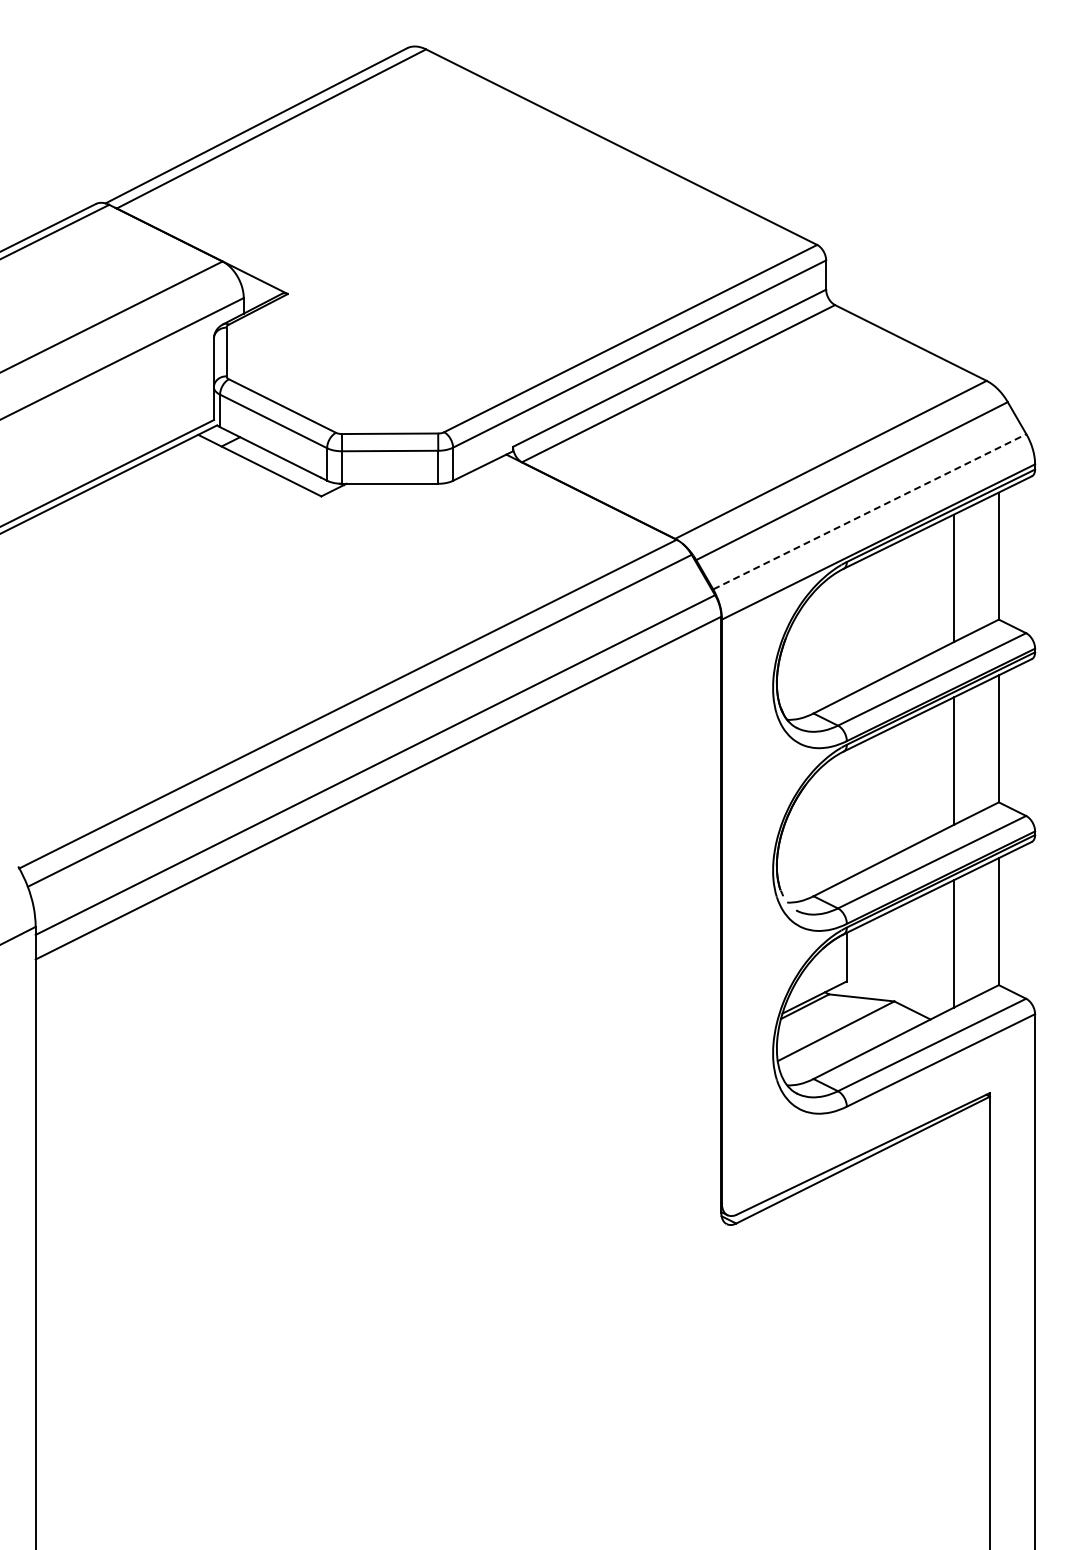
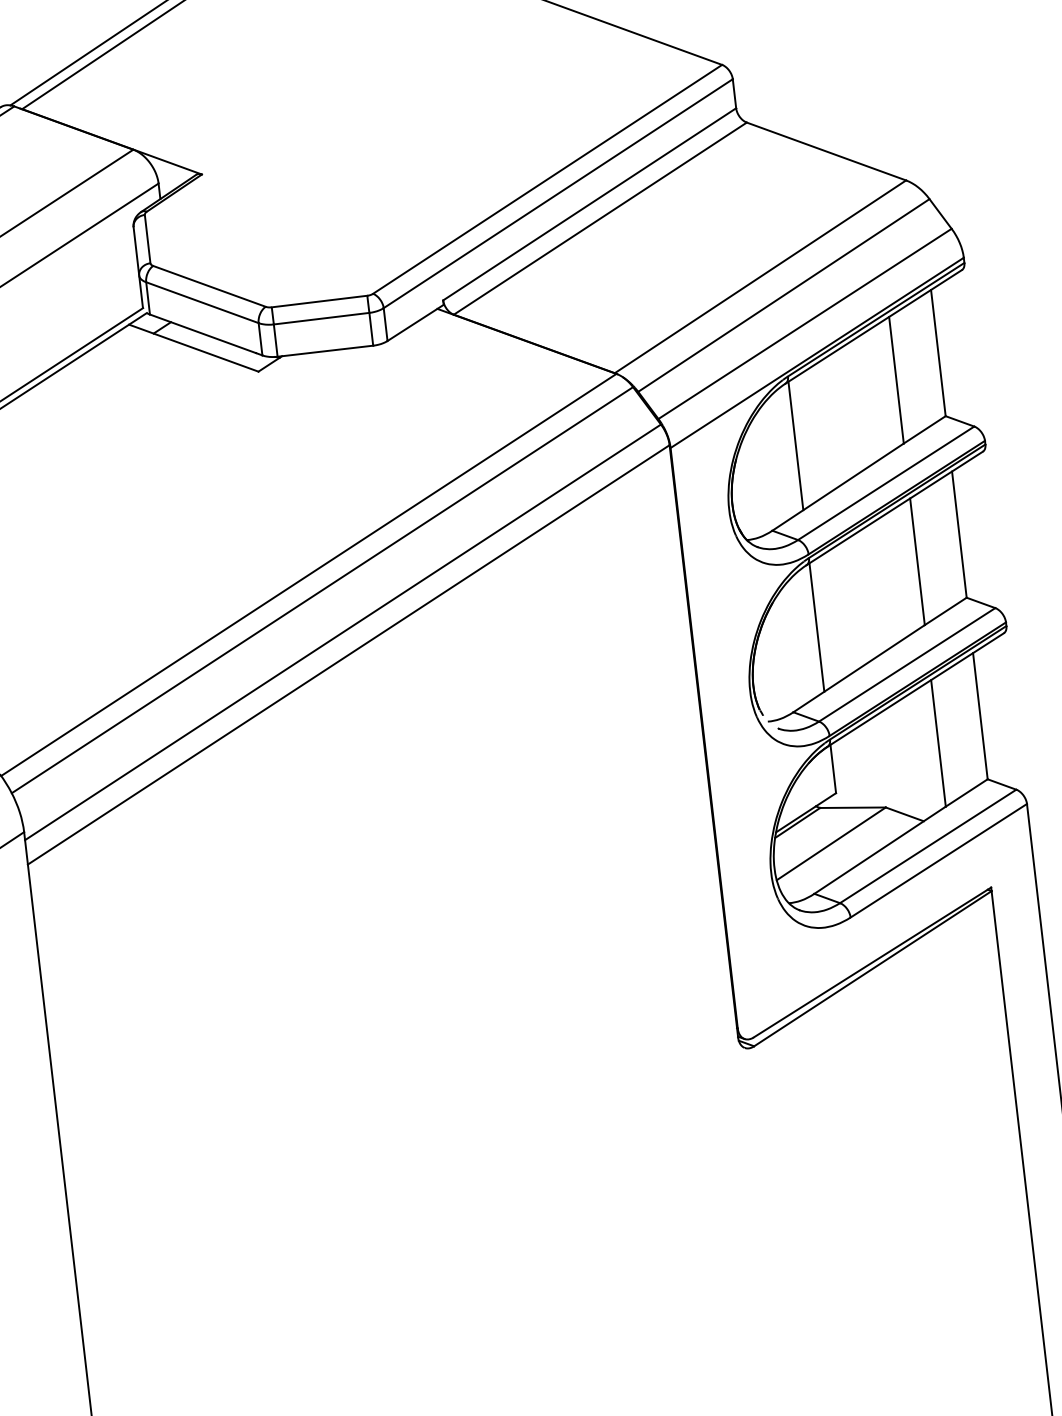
line: (869, 511) -> (804, 323), dashed -> solid
line: (846, 631) -> (795, 445), added
line: (846, 814) -> (816, 627), added

